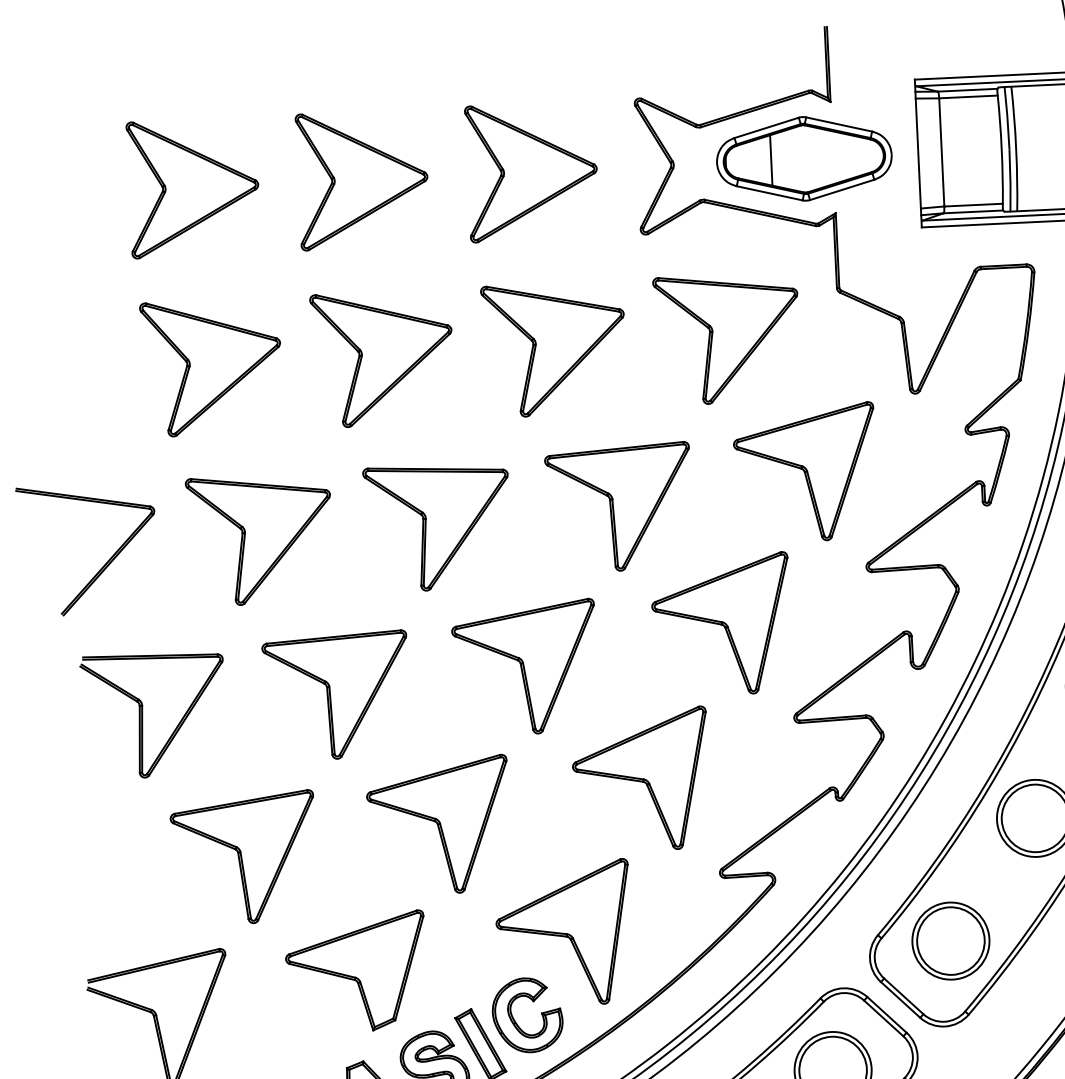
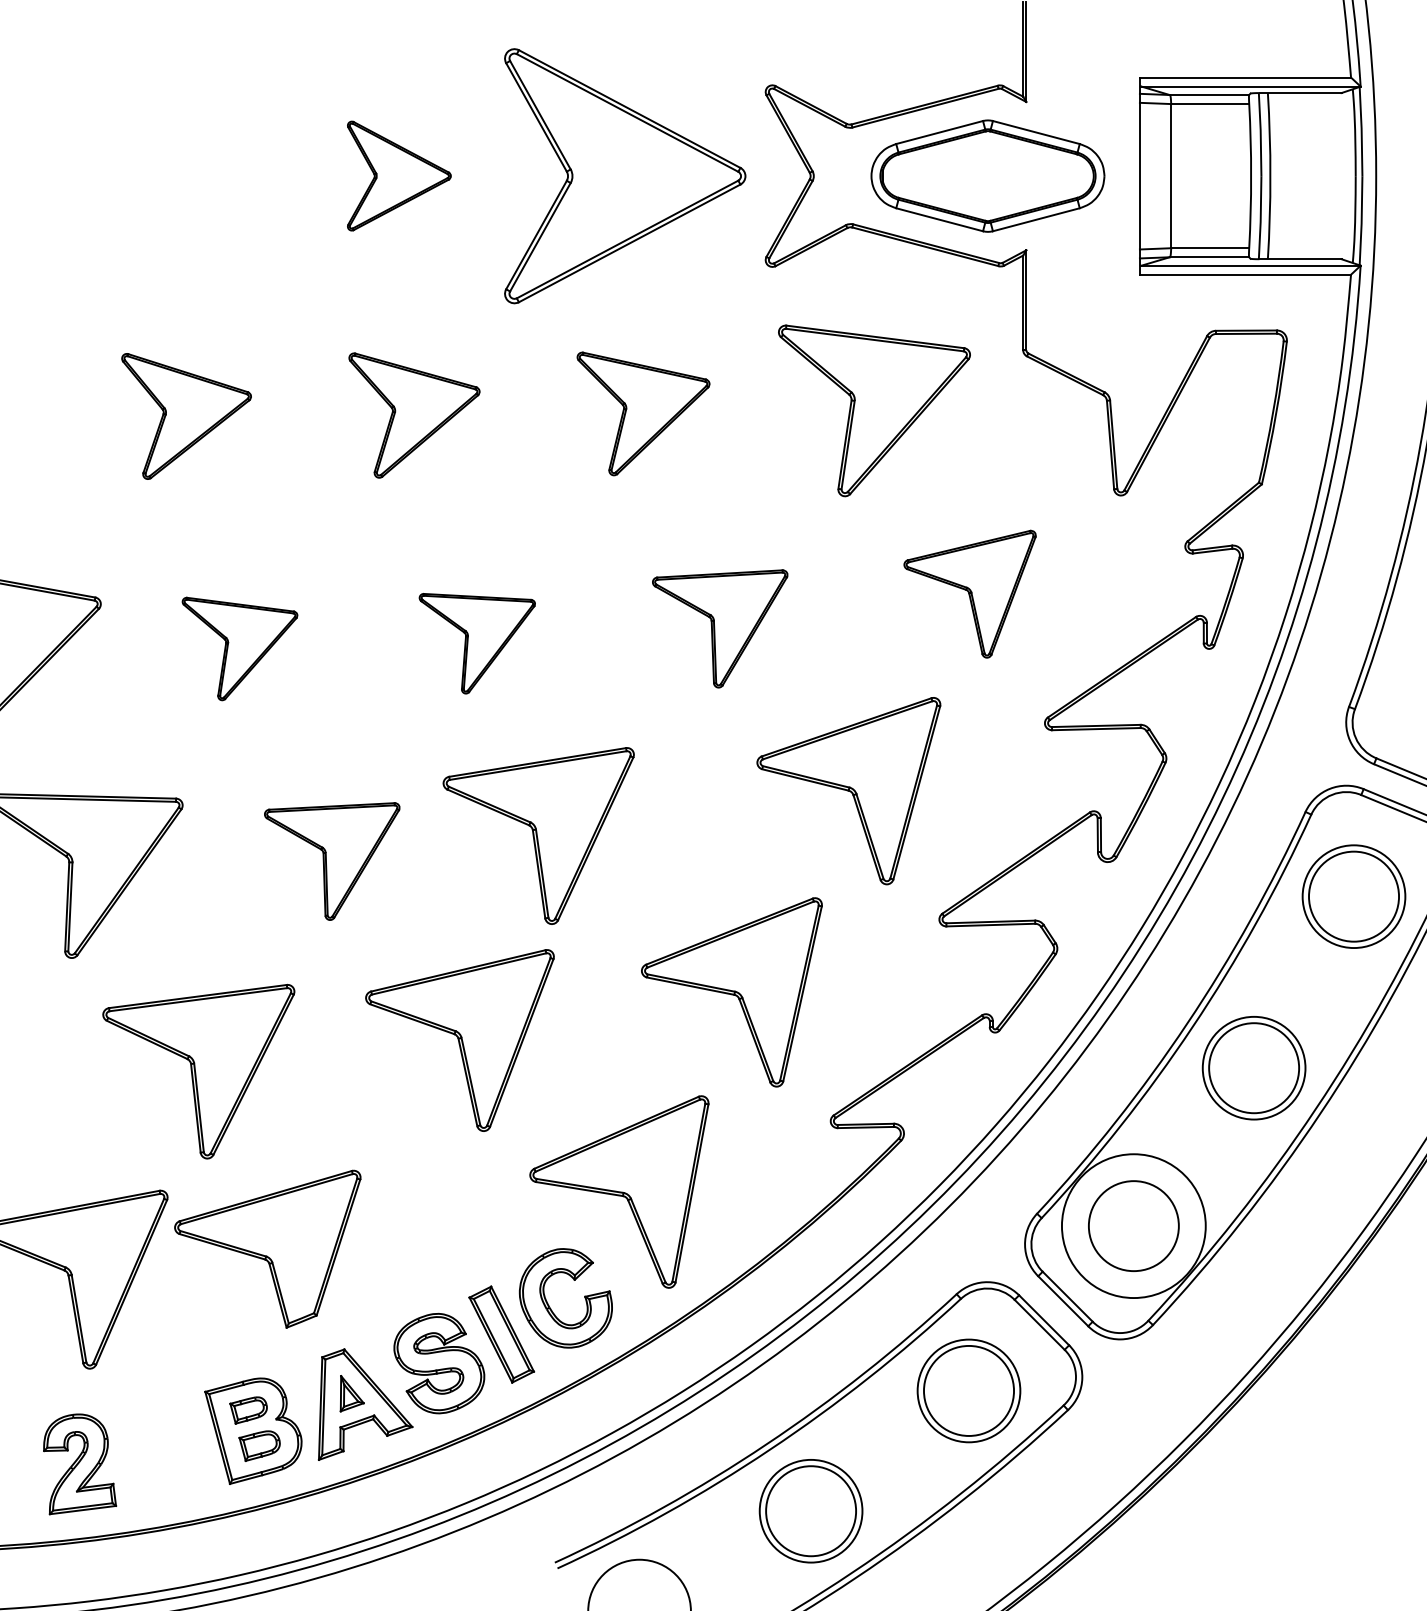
line: (771, 159) -> (943, 175), removed
part: (531, 171) -> (624, 175), size x1.4
part: (363, 179) -> (399, 175), size x0.6
part: (193, 187) -> (173, 175), removed
part: (554, 349) -> (643, 413), size x0.7
part: (382, 358) -> (414, 415), size x0.7
part: (211, 367) -> (186, 416), size x0.7
part: (805, 472) -> (969, 593), size x0.7
part: (619, 507) -> (720, 628), size x0.7
part: (438, 527) -> (477, 643), size x0.6
part: (259, 539) -> (239, 648), size x0.6
part: (525, 667) -> (538, 835), moved
part: (337, 696) -> (332, 861), size x0.7
circle: (950, 940) -> (1133, 1225), size x1.4
part: (356, 971) -> (267, 1248), moved

